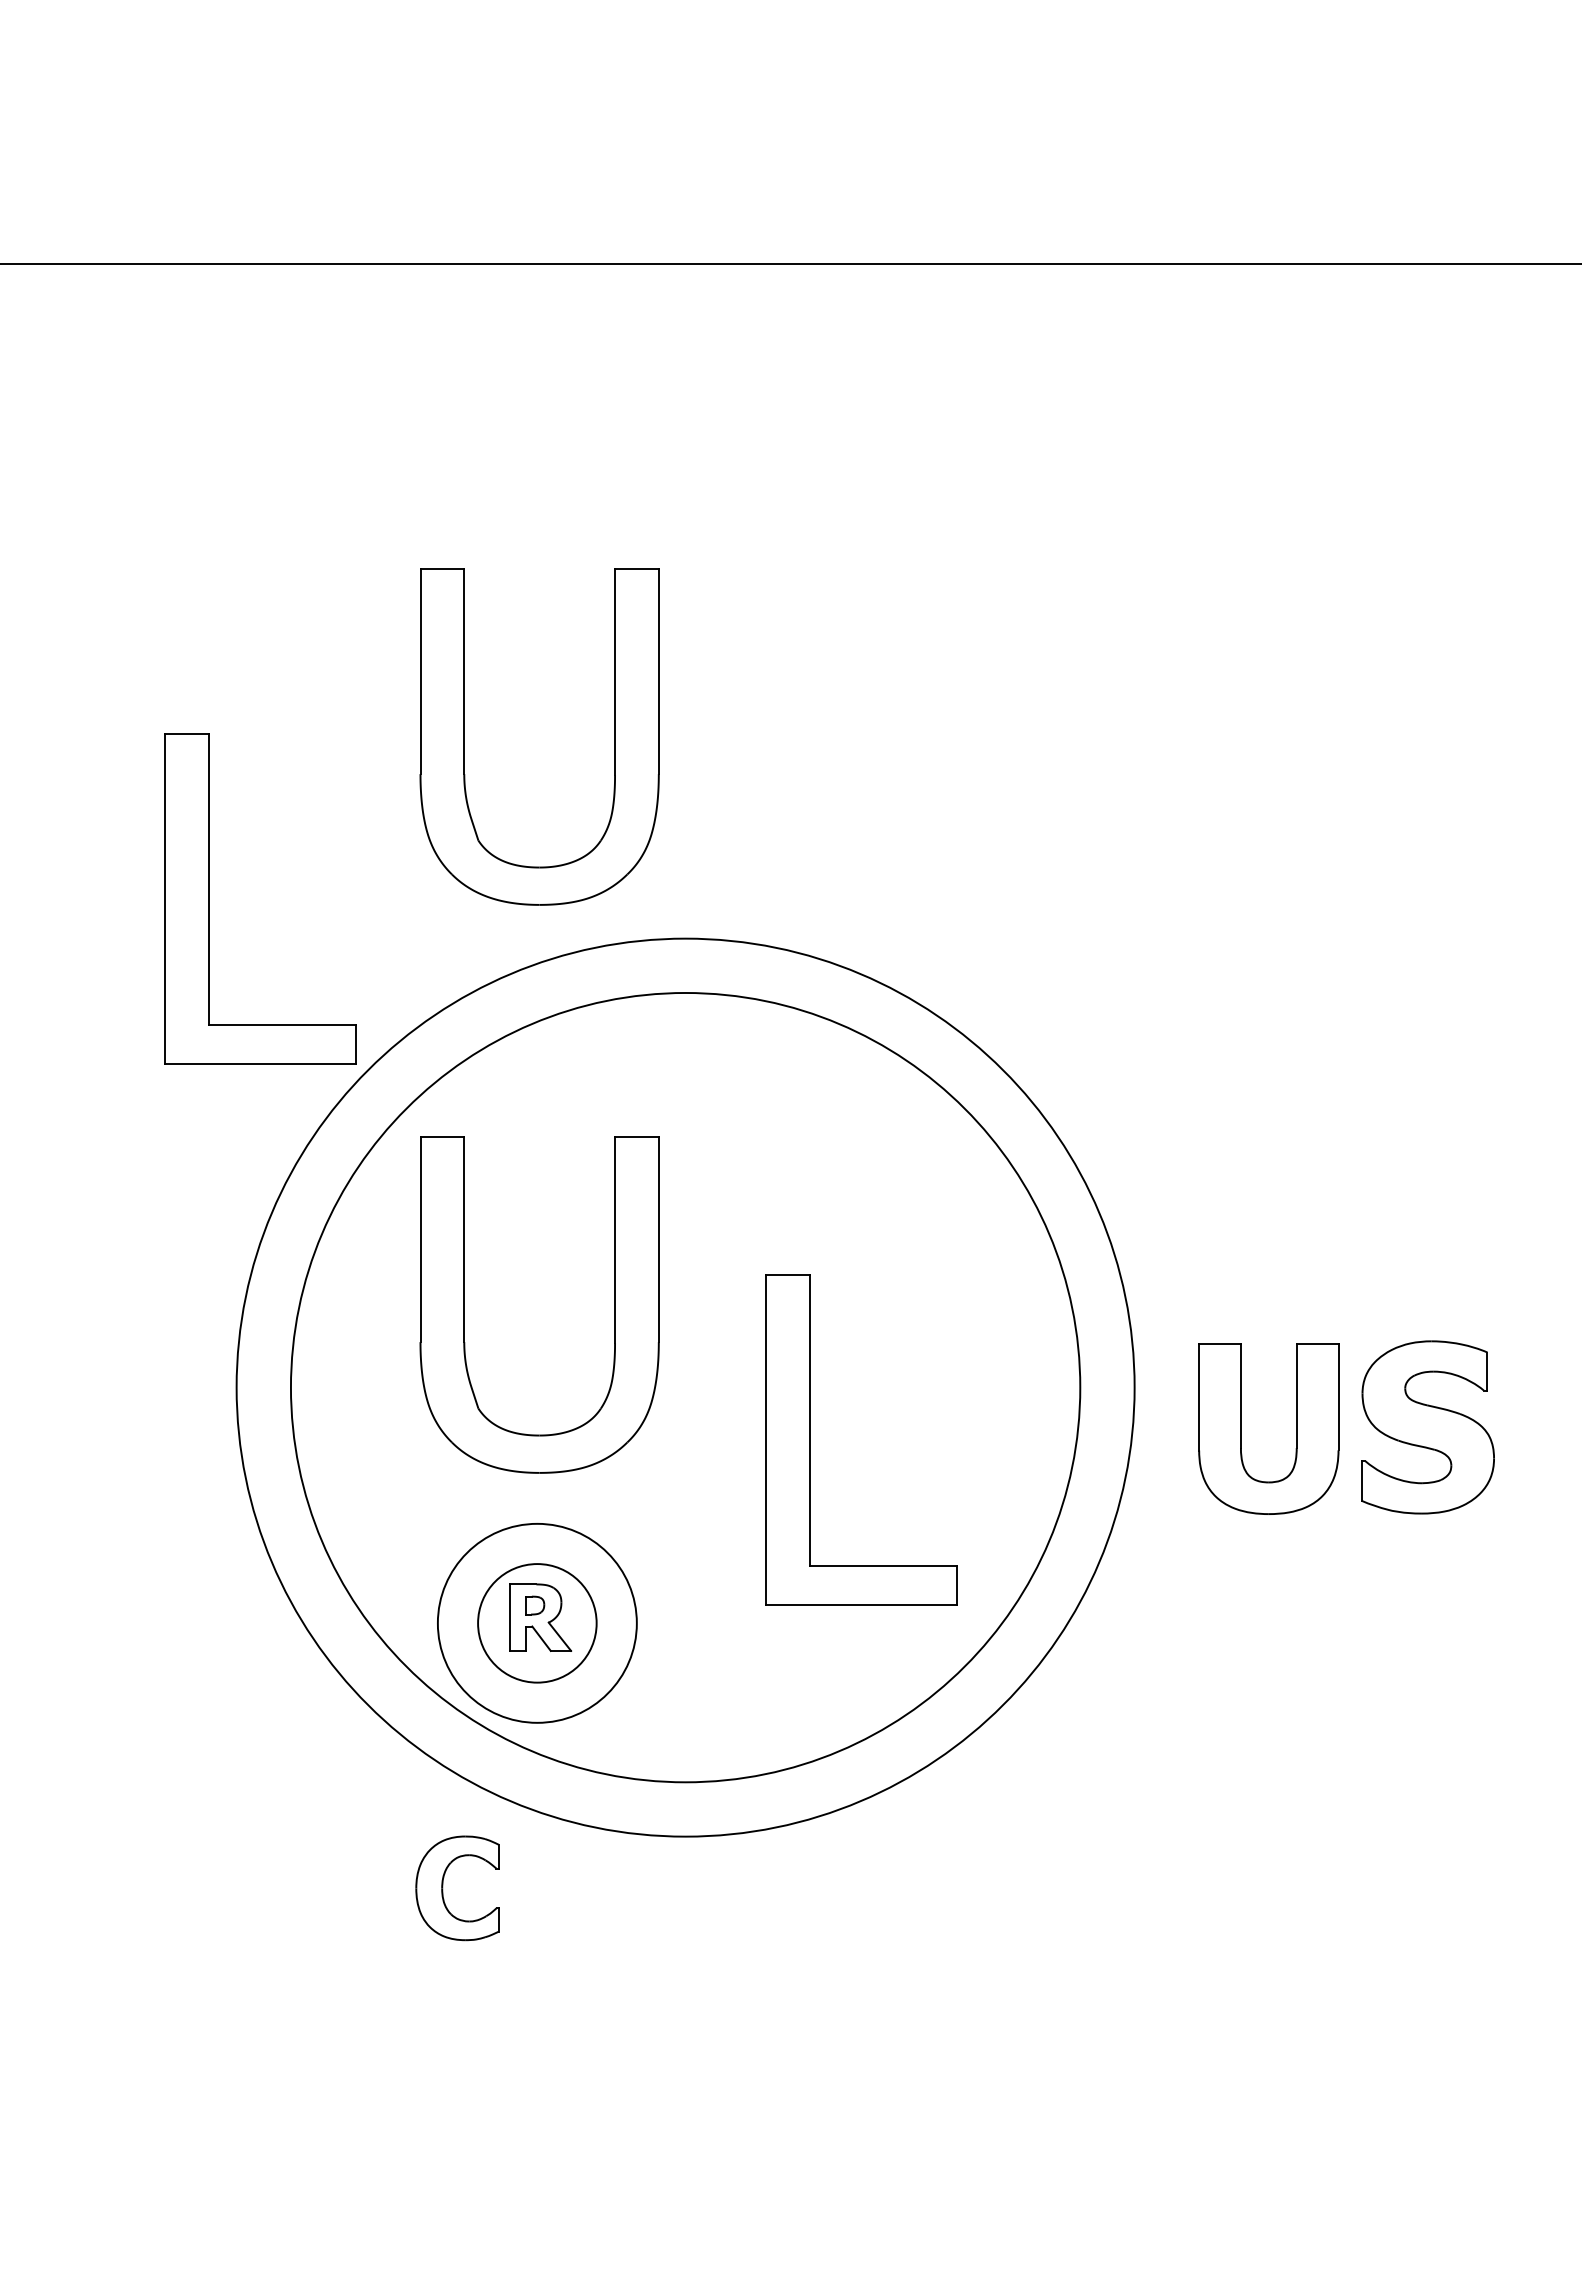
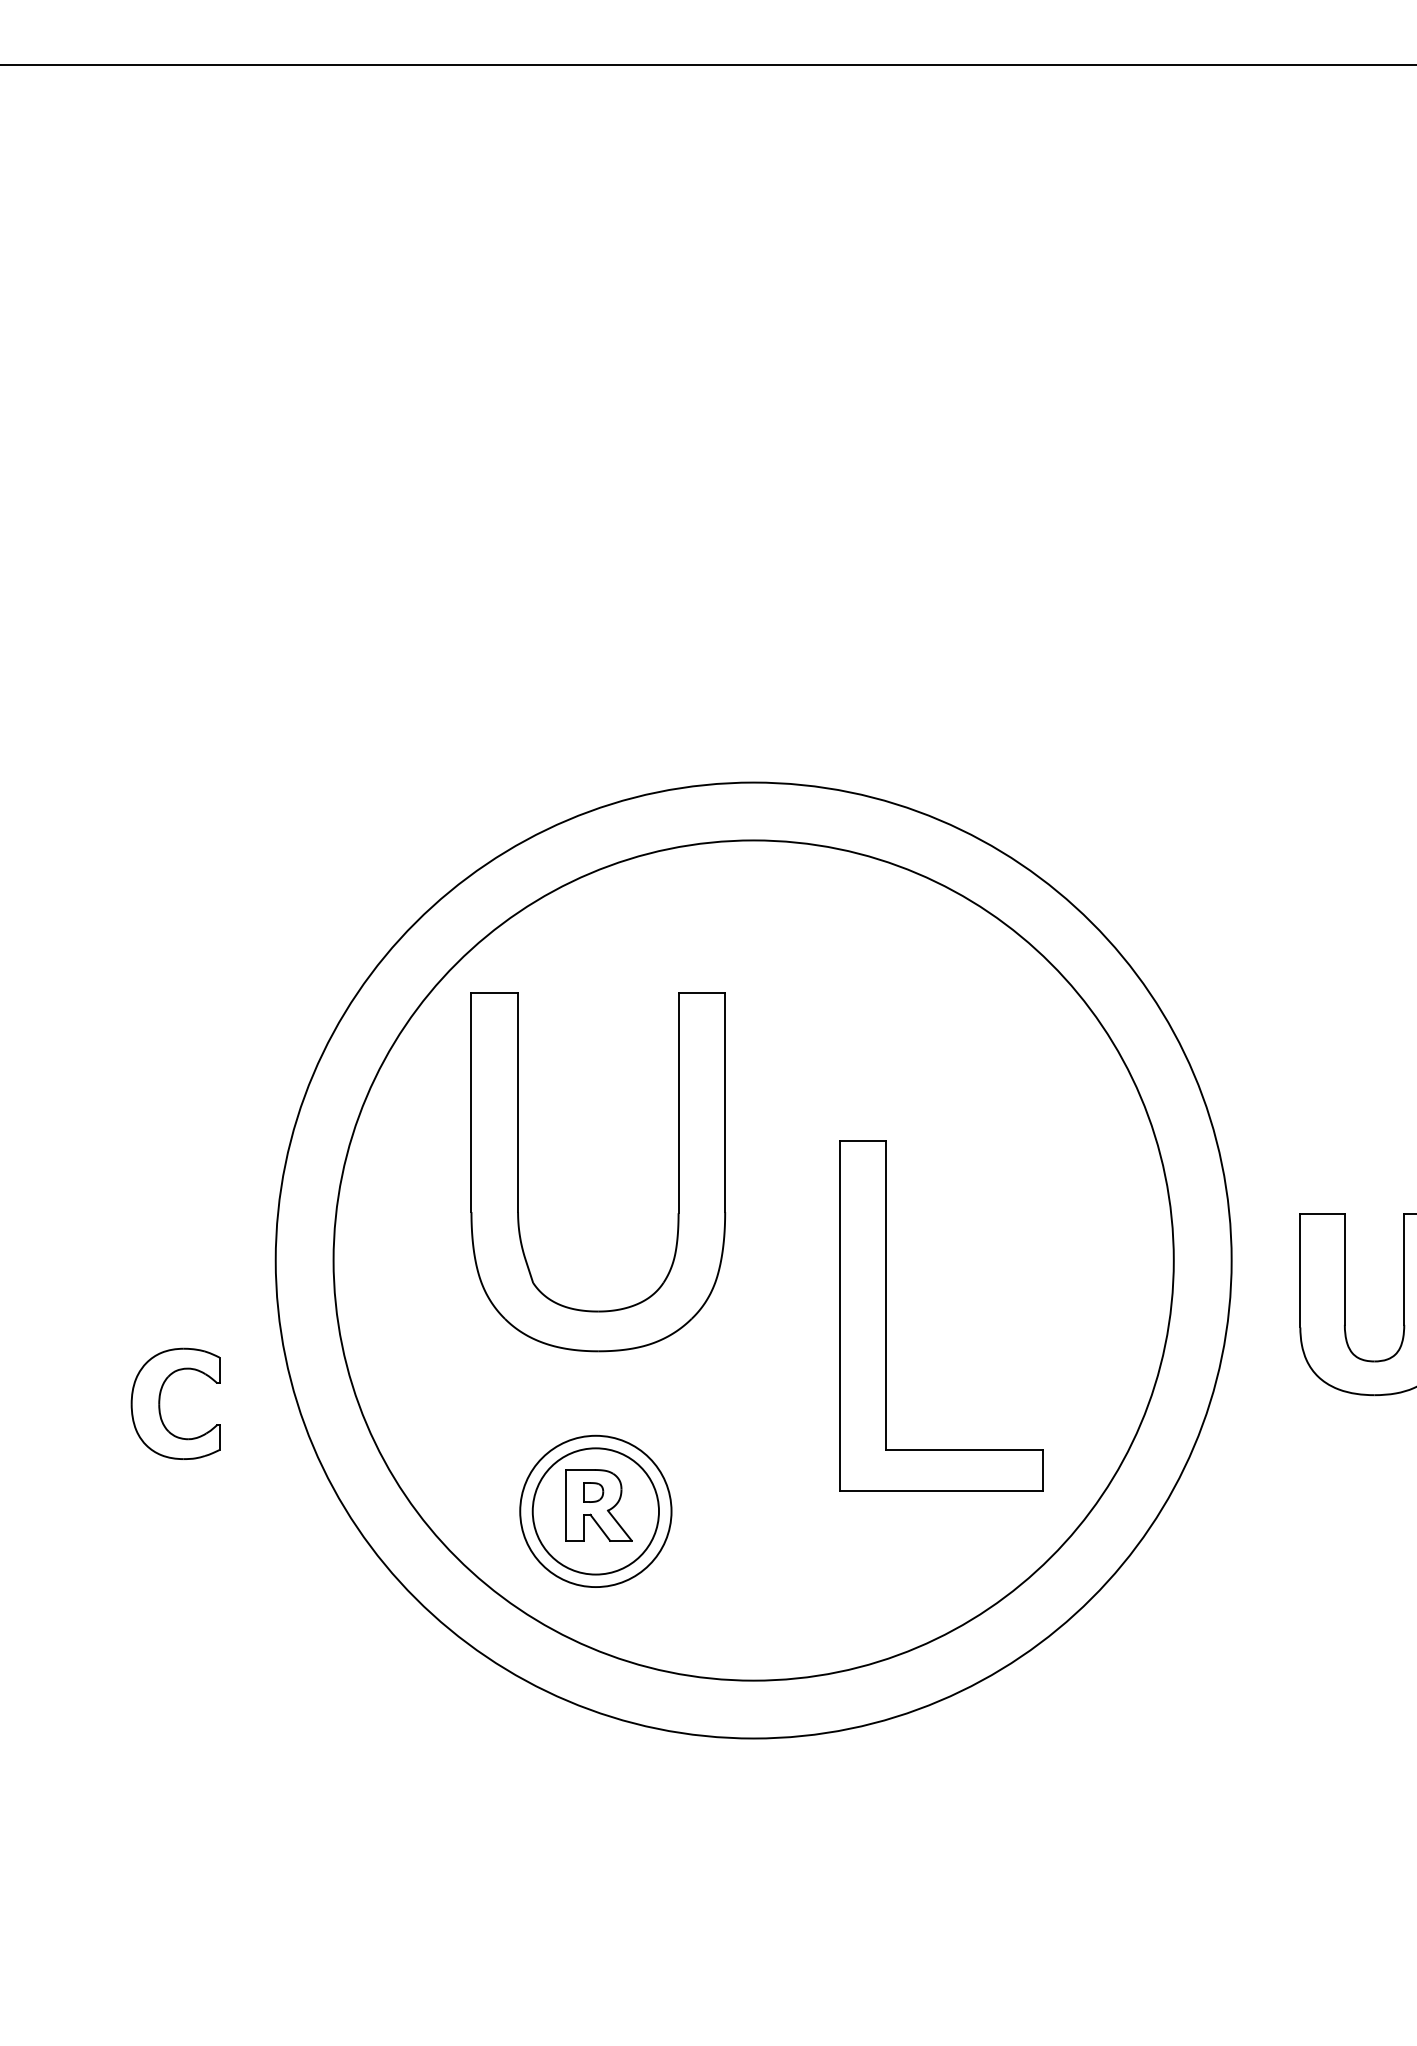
part: (464, 736) -> (518, 567), removed
part: (209, 898) -> (246, 739), removed
circle: (537, 1623) -> (596, 1511), size x0.71
part: (443, 1888) -> (160, 1404), moved

